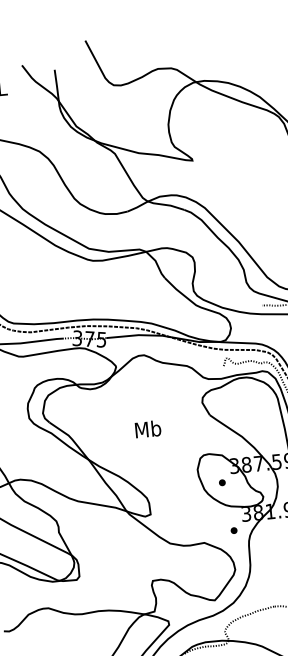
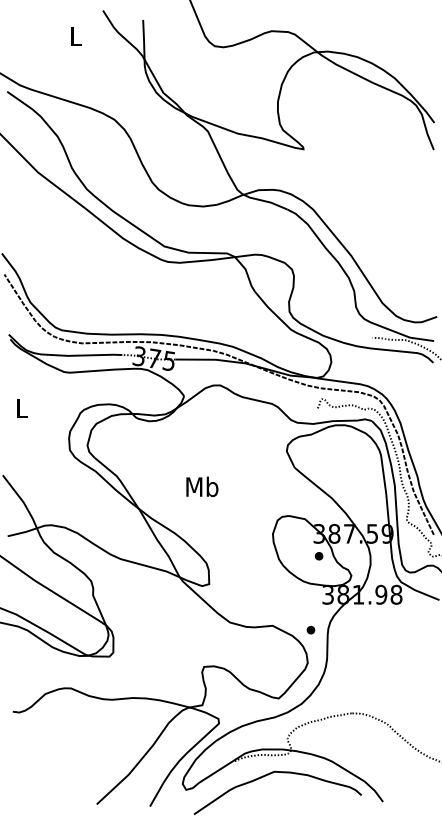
text: (148, 428) -> (202, 486), moved
part: (221, 483) -> (318, 556), moved
part: (233, 530) -> (310, 630), moved

